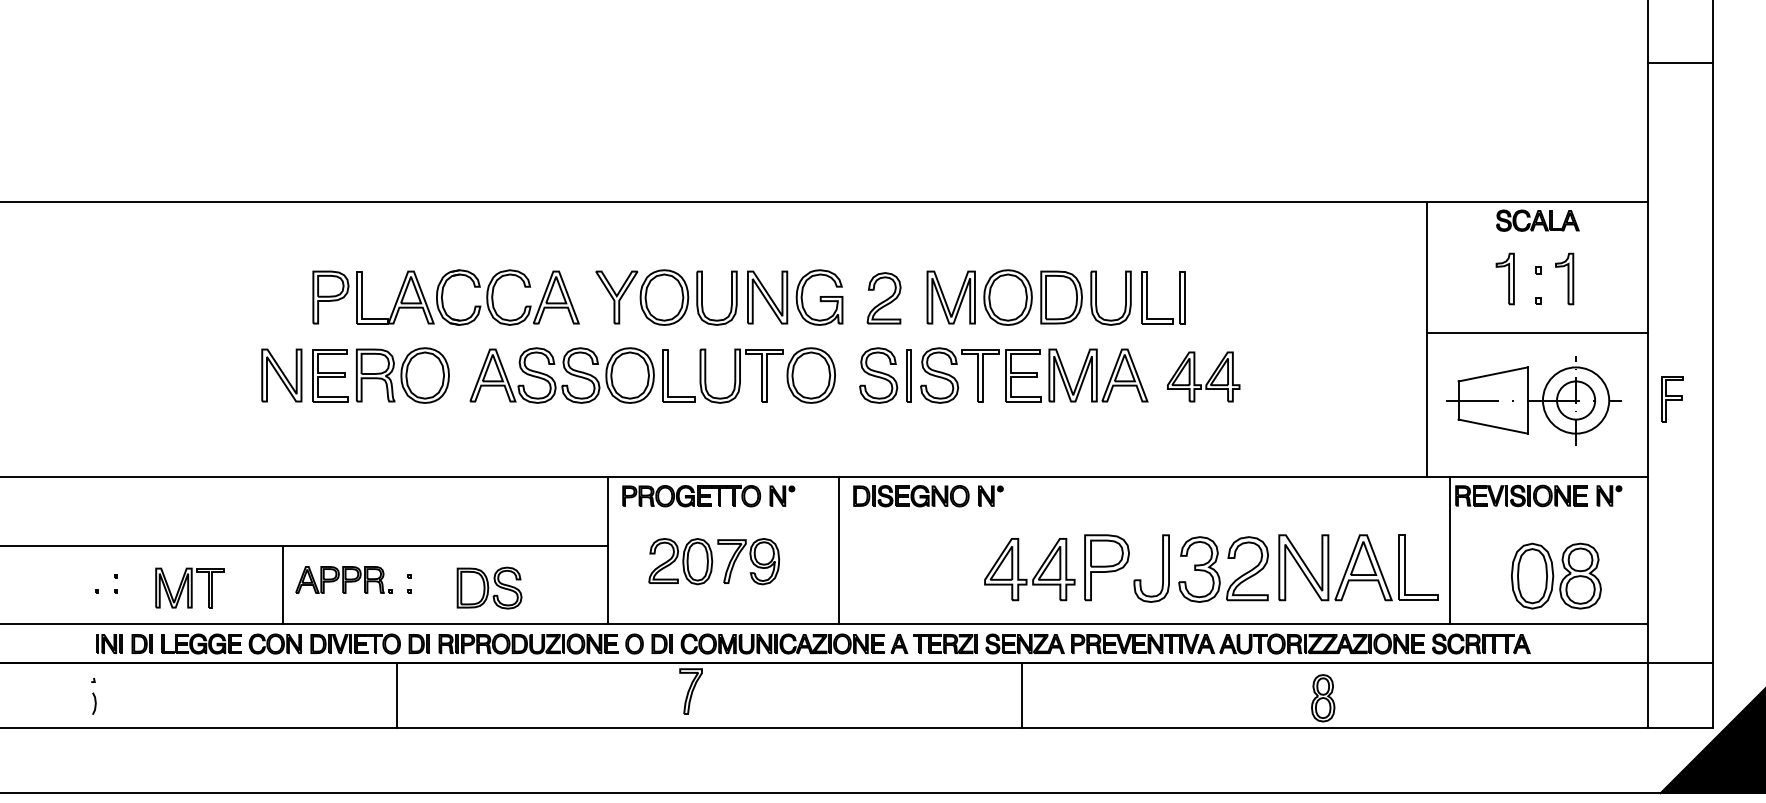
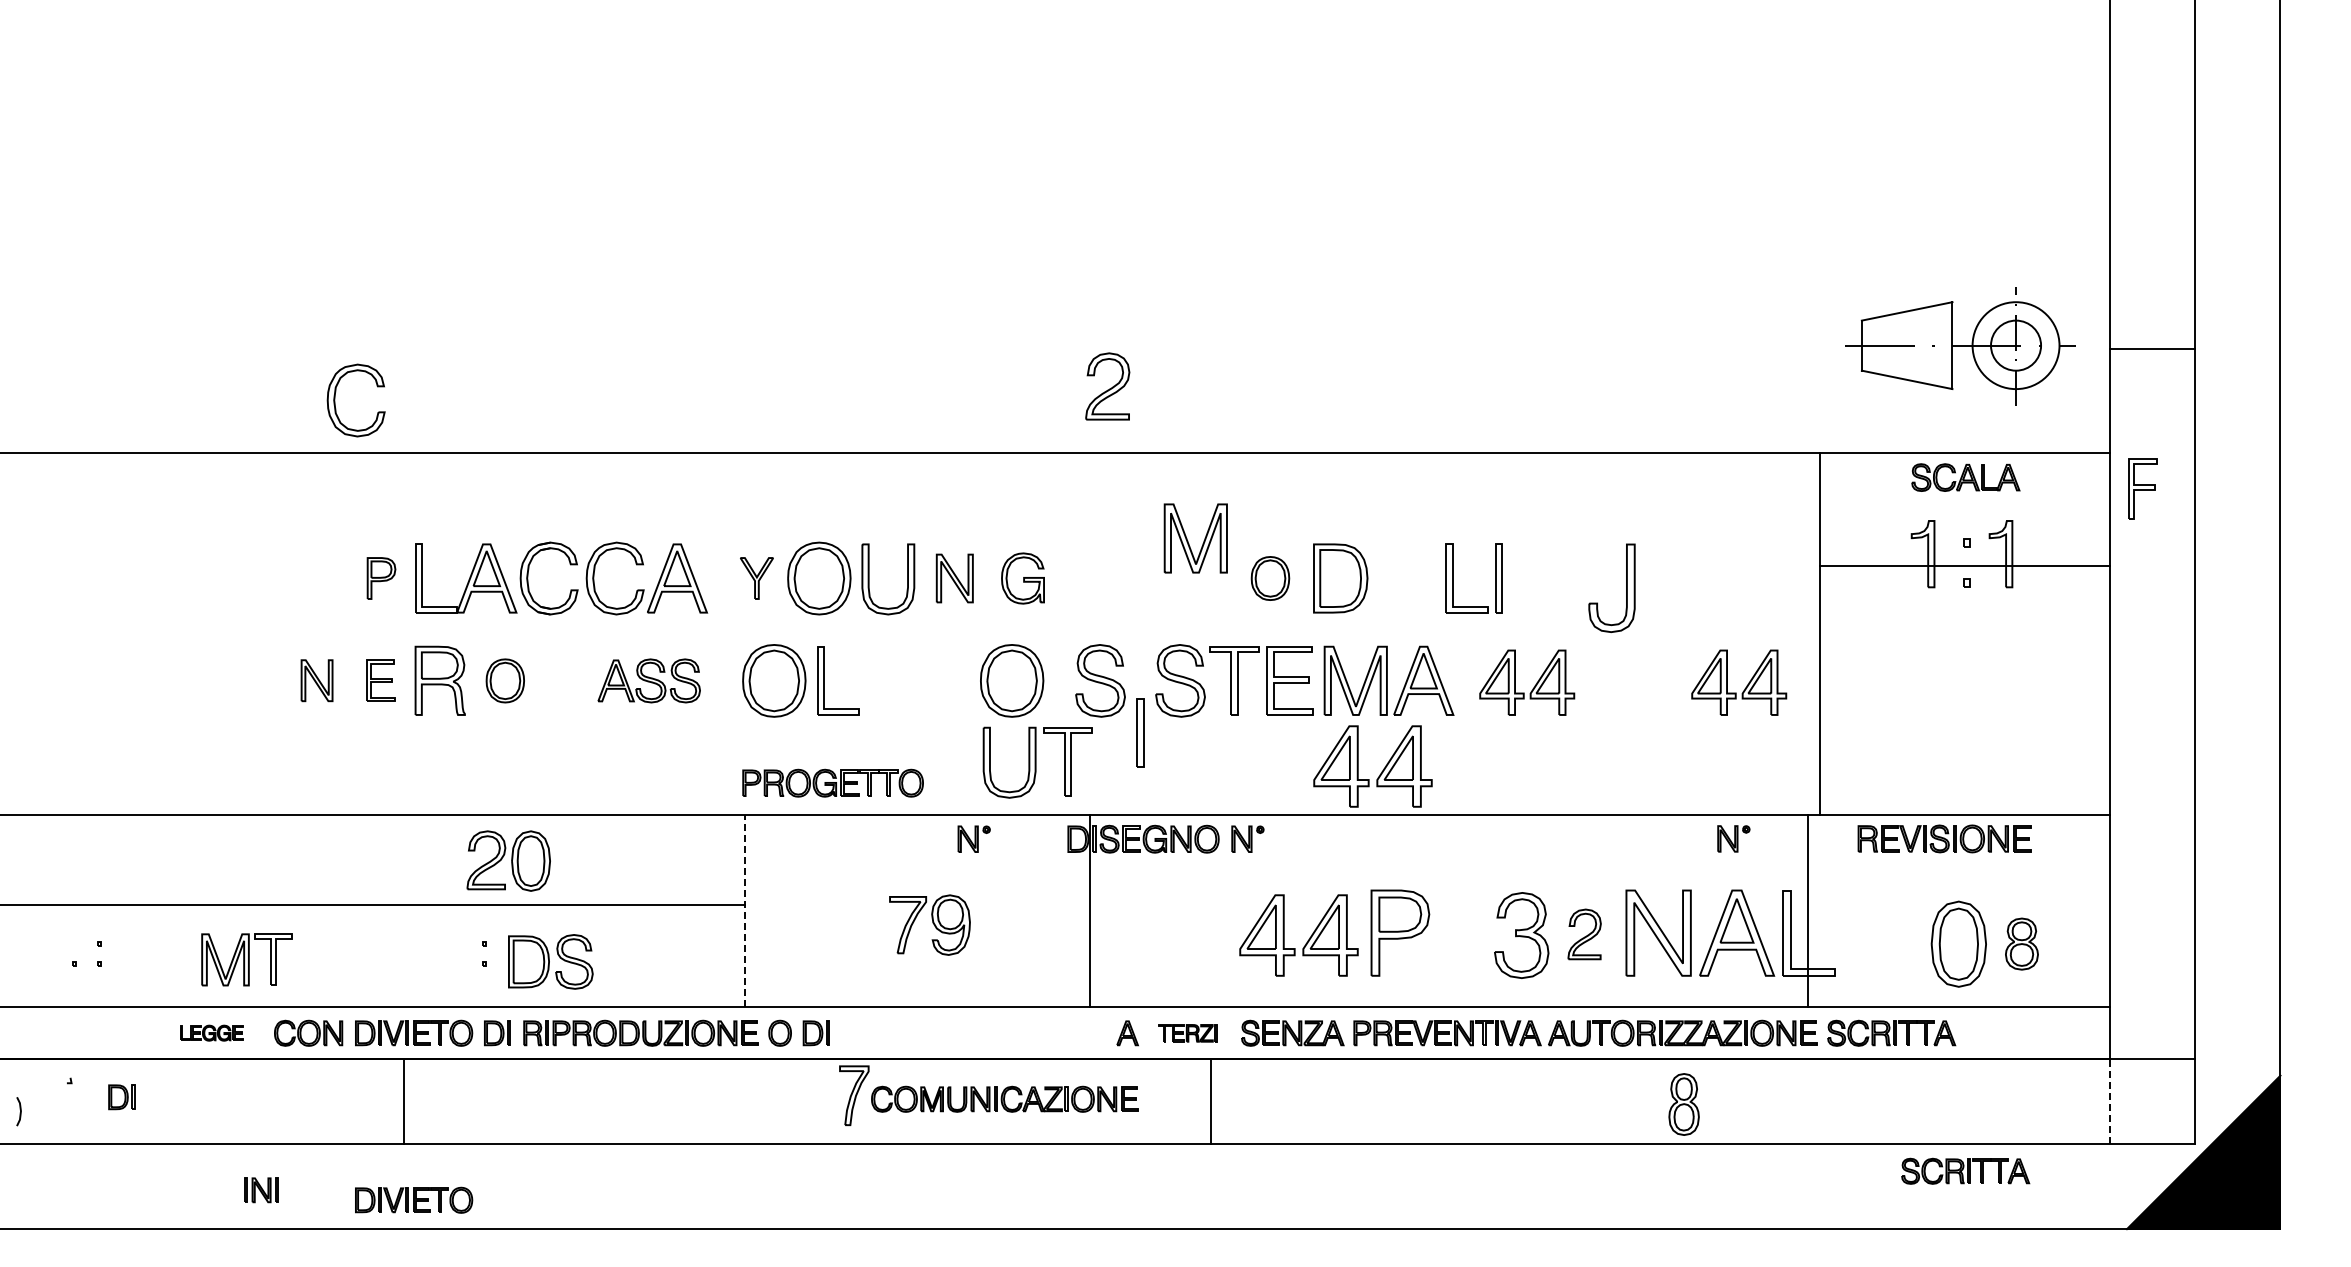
line: (1680, 63) -> (2152, 349), moved
part: (295, 161) -> (335, 400), added
part: (330, 297) -> (381, 578), size x0.6
part: (616, 297) -> (756, 578), size x0.6
part: (767, 297) -> (954, 578), size x0.7
part: (819, 297) -> (1022, 578), size x0.7
part: (1008, 297) -> (1270, 578), size x0.6
part: (883, 298) -> (1107, 386), moved
part: (1096, 298) -> (1386, 579), removed
part: (945, 299) -> (1188, 541), moved
line: (1536, 333) -> (1964, 565), moved
part: (281, 375) -> (316, 680), size x0.6
part: (330, 375) -> (380, 680), size x0.6
part: (425, 375) -> (505, 680), size x0.6
part: (534, 375) -> (648, 680), size x0.6
part: (909, 375) -> (1140, 732), moved
part: (741, 376) -> (1037, 762), moved
part: (1370, 379) -> (1746, 685), added
part: (1672, 398) -> (2142, 488), moved
part: (1533, 401) -> (1960, 346), moved
part: (1092, 444) -> (1381, 771), added
part: (691, 495) -> (832, 782), moved
part: (1609, 495) -> (1733, 838), moved
line: (608, 550) -> (745, 910), solid -> dashed
line: (839, 550) -> (1090, 910), moved
line: (1449, 550) -> (1807, 910), moved
part: (680, 561) -> (508, 860), moved
part: (1162, 568) -> (1626, 587), moved
part: (1247, 568) -> (1584, 934), size x0.6
part: (1580, 575) -> (2021, 943), size x0.6
part: (343, 580) -> (398, 949), removed
line: (282, 585) -> (318, 956), removed
part: (189, 587) -> (246, 959), moved
part: (489, 587) -> (550, 961), moved
part: (201, 643) -> (211, 1032), size x0.6
part: (782, 643) -> (1004, 1098), moved
part: (109, 644) -> (261, 1190), moved
part: (141, 644) -> (121, 1097), moved
part: (944, 644) -> (1187, 1033), size x0.7
line: (397, 695) -> (404, 1100), moved
line: (1022, 695) -> (1211, 1100), moved
line: (1647, 695) -> (2109, 1101), solid -> dashed
line: (94, 704) -> (19, 1112), moved
part: (1537, 748) -> (1965, 1170), added
part: (356, 770) -> (414, 1199), added

